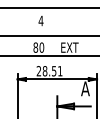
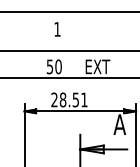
text: (40, 21) -> (56, 30), 4 -> 1
text: (35, 47) -> (49, 66), 80 -> 50

